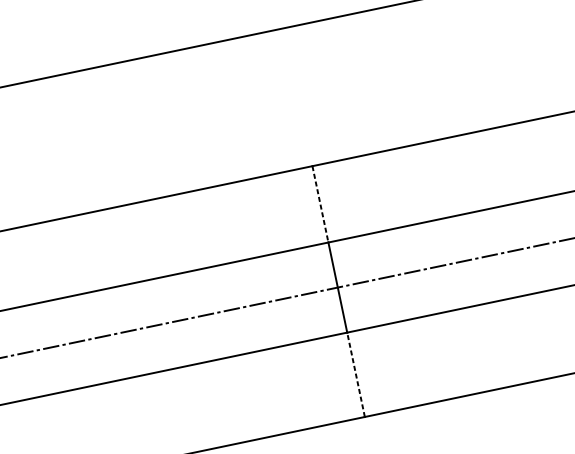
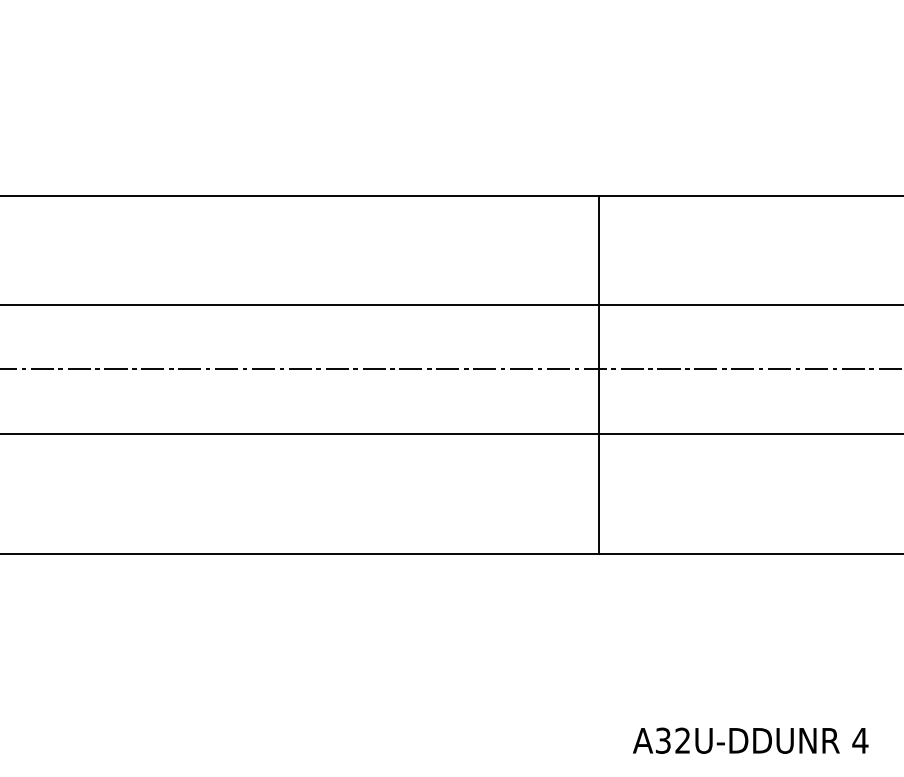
line: (320, 204) -> (599, 250), dashed -> solid
line: (356, 374) -> (599, 493), dashed -> solid

